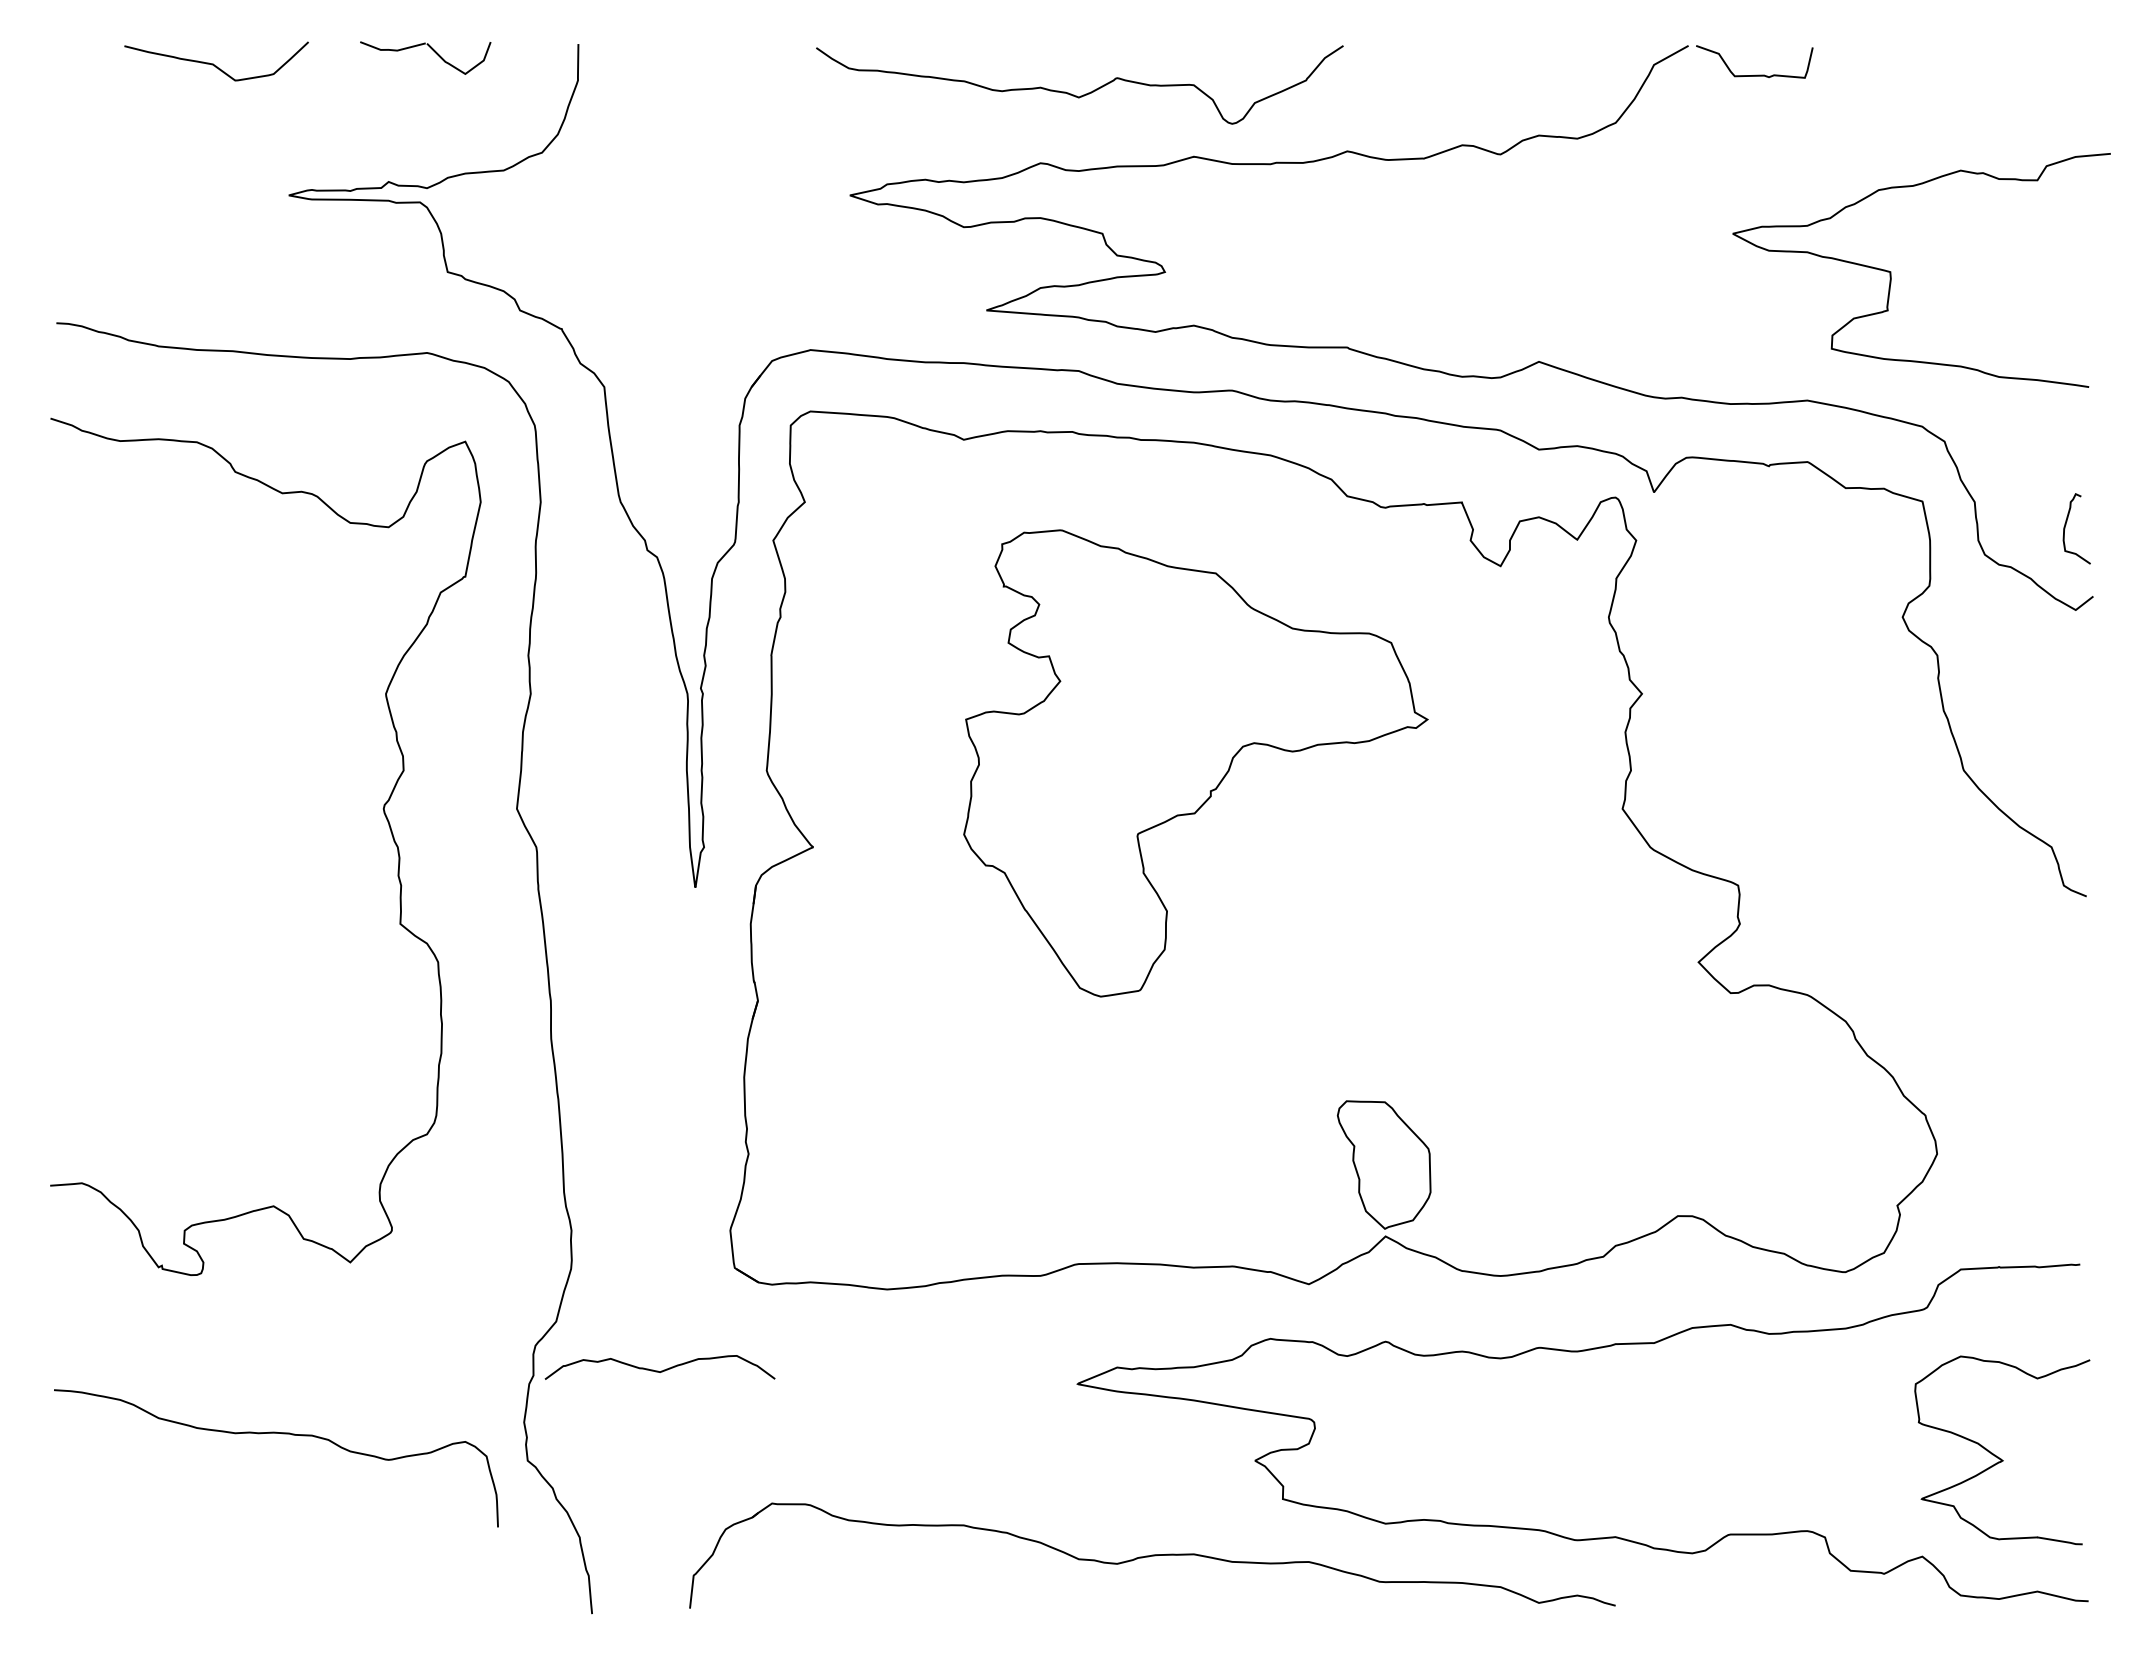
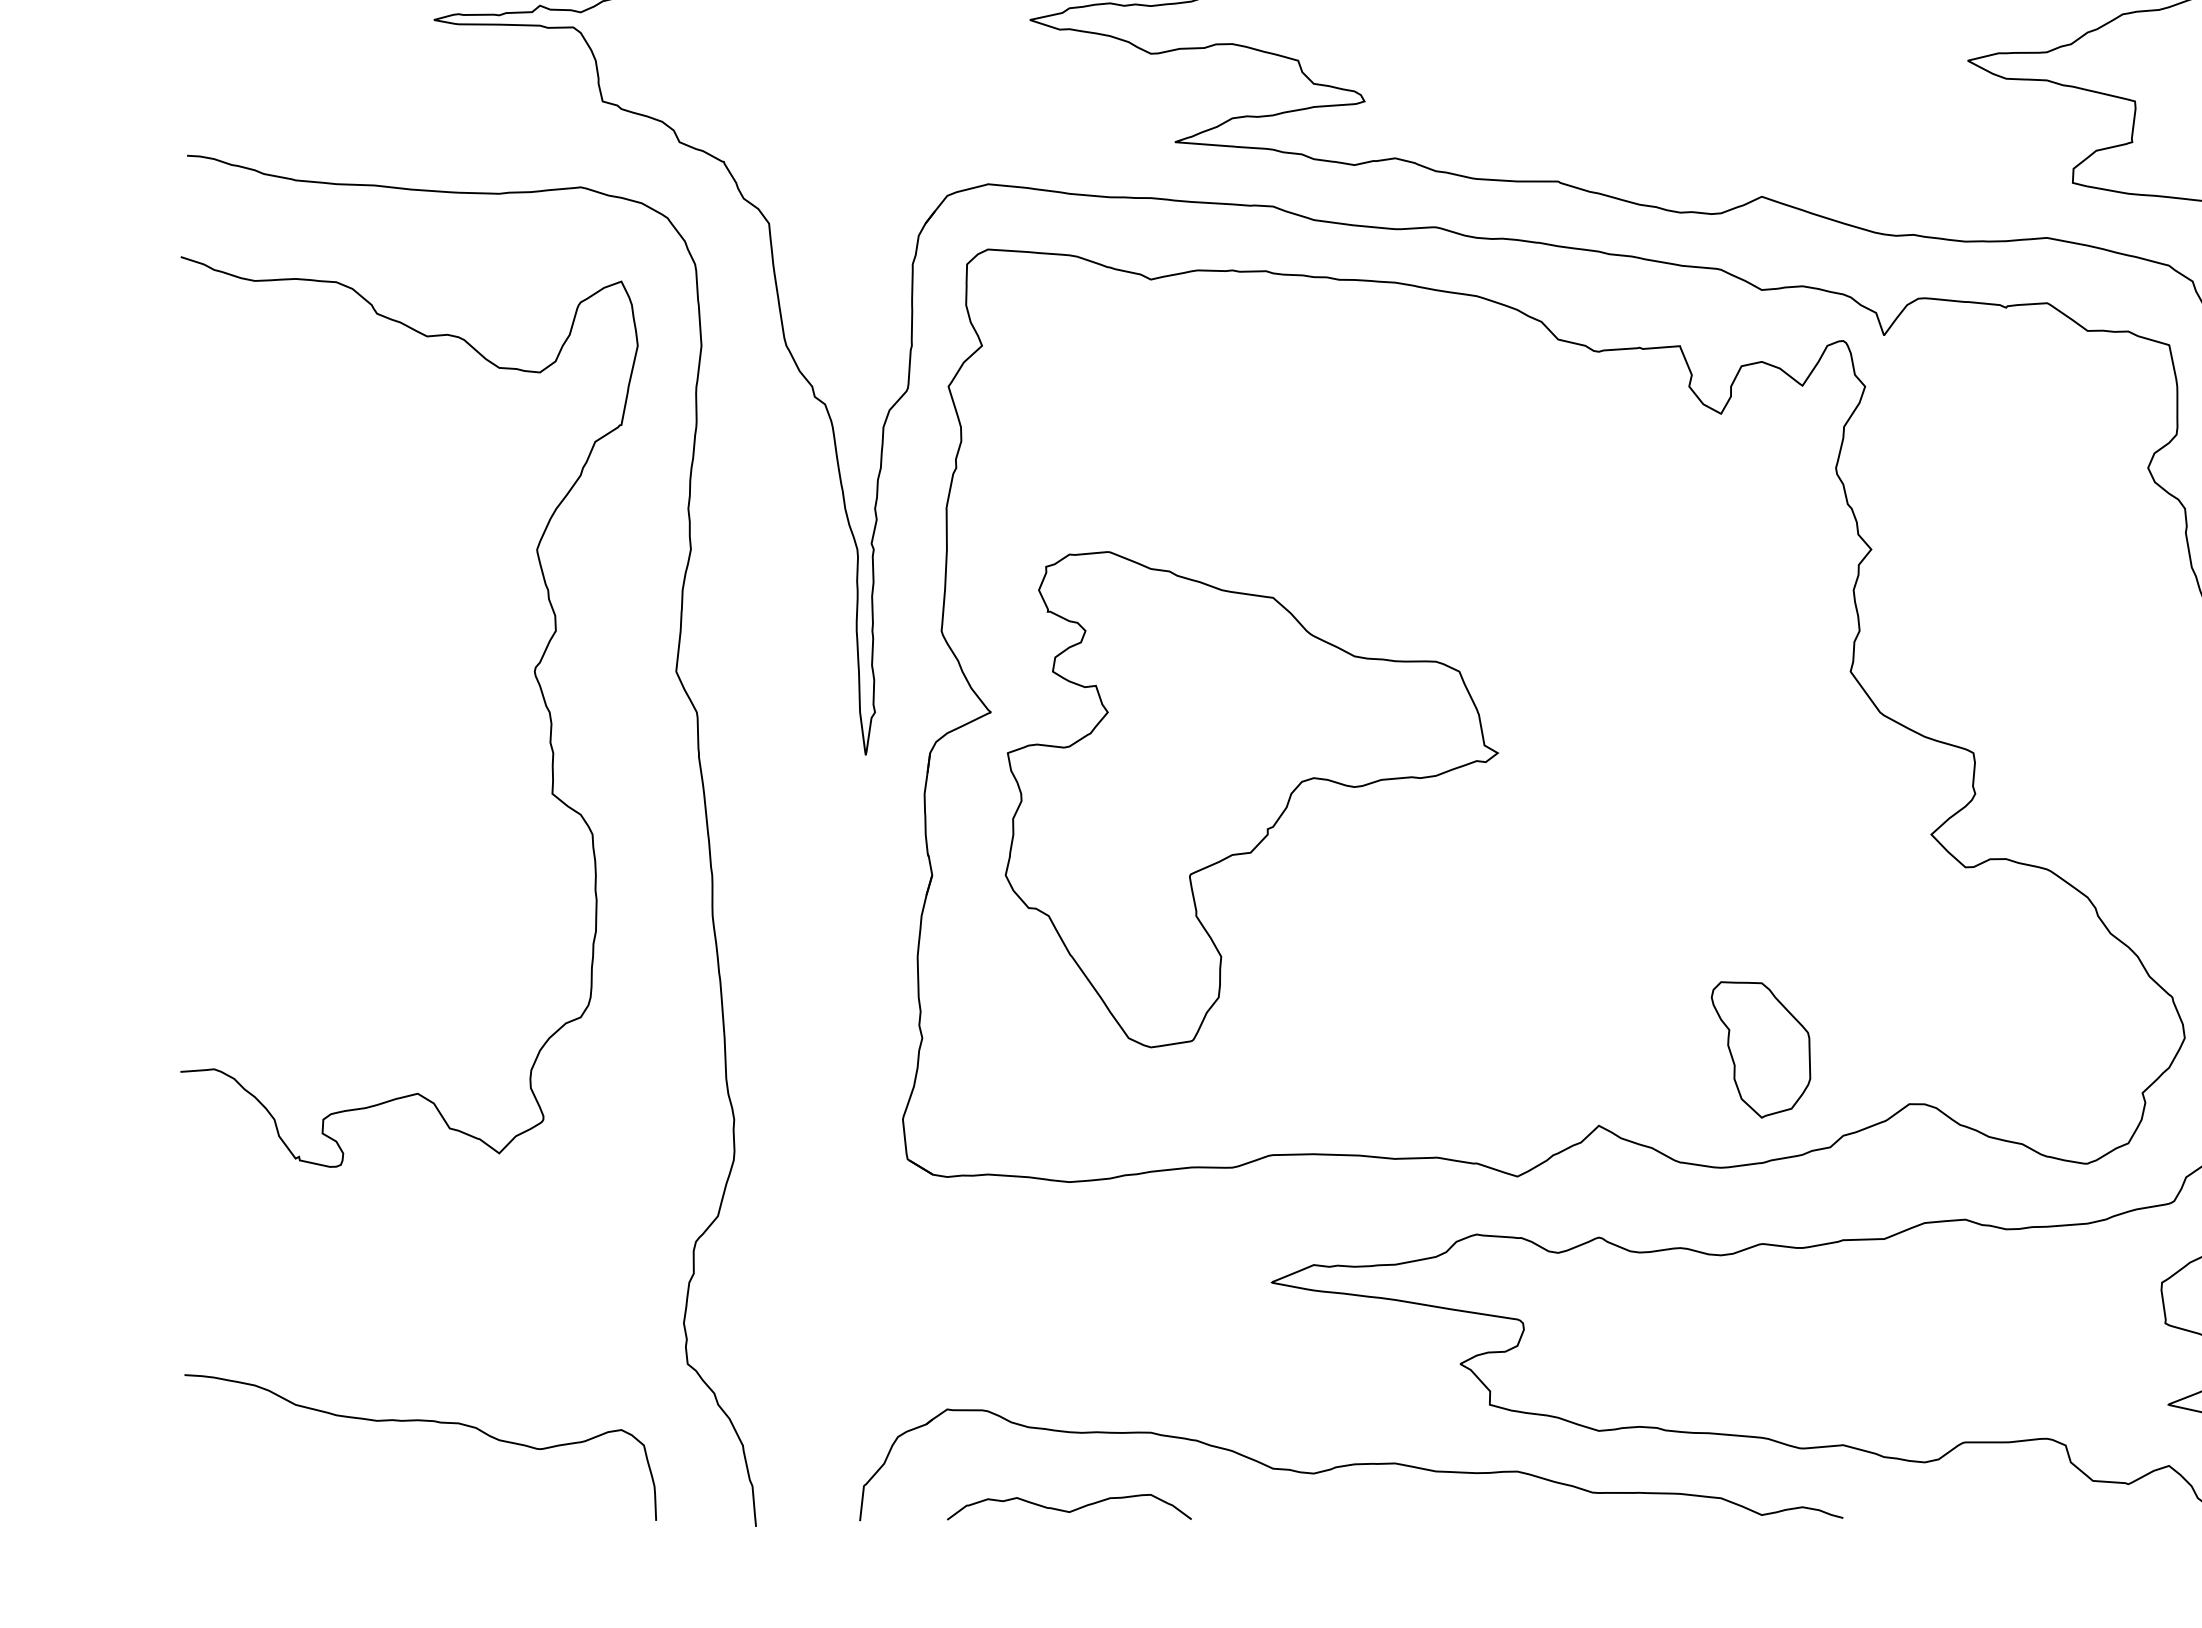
part: (1195, 763) -> (1251, 799), moved
part: (1383, 1164) -> (1760, 1049), moved
curve: (658, 1370) -> (1067, 1510), moved
curve: (282, 1434) -> (427, 1422), moved

